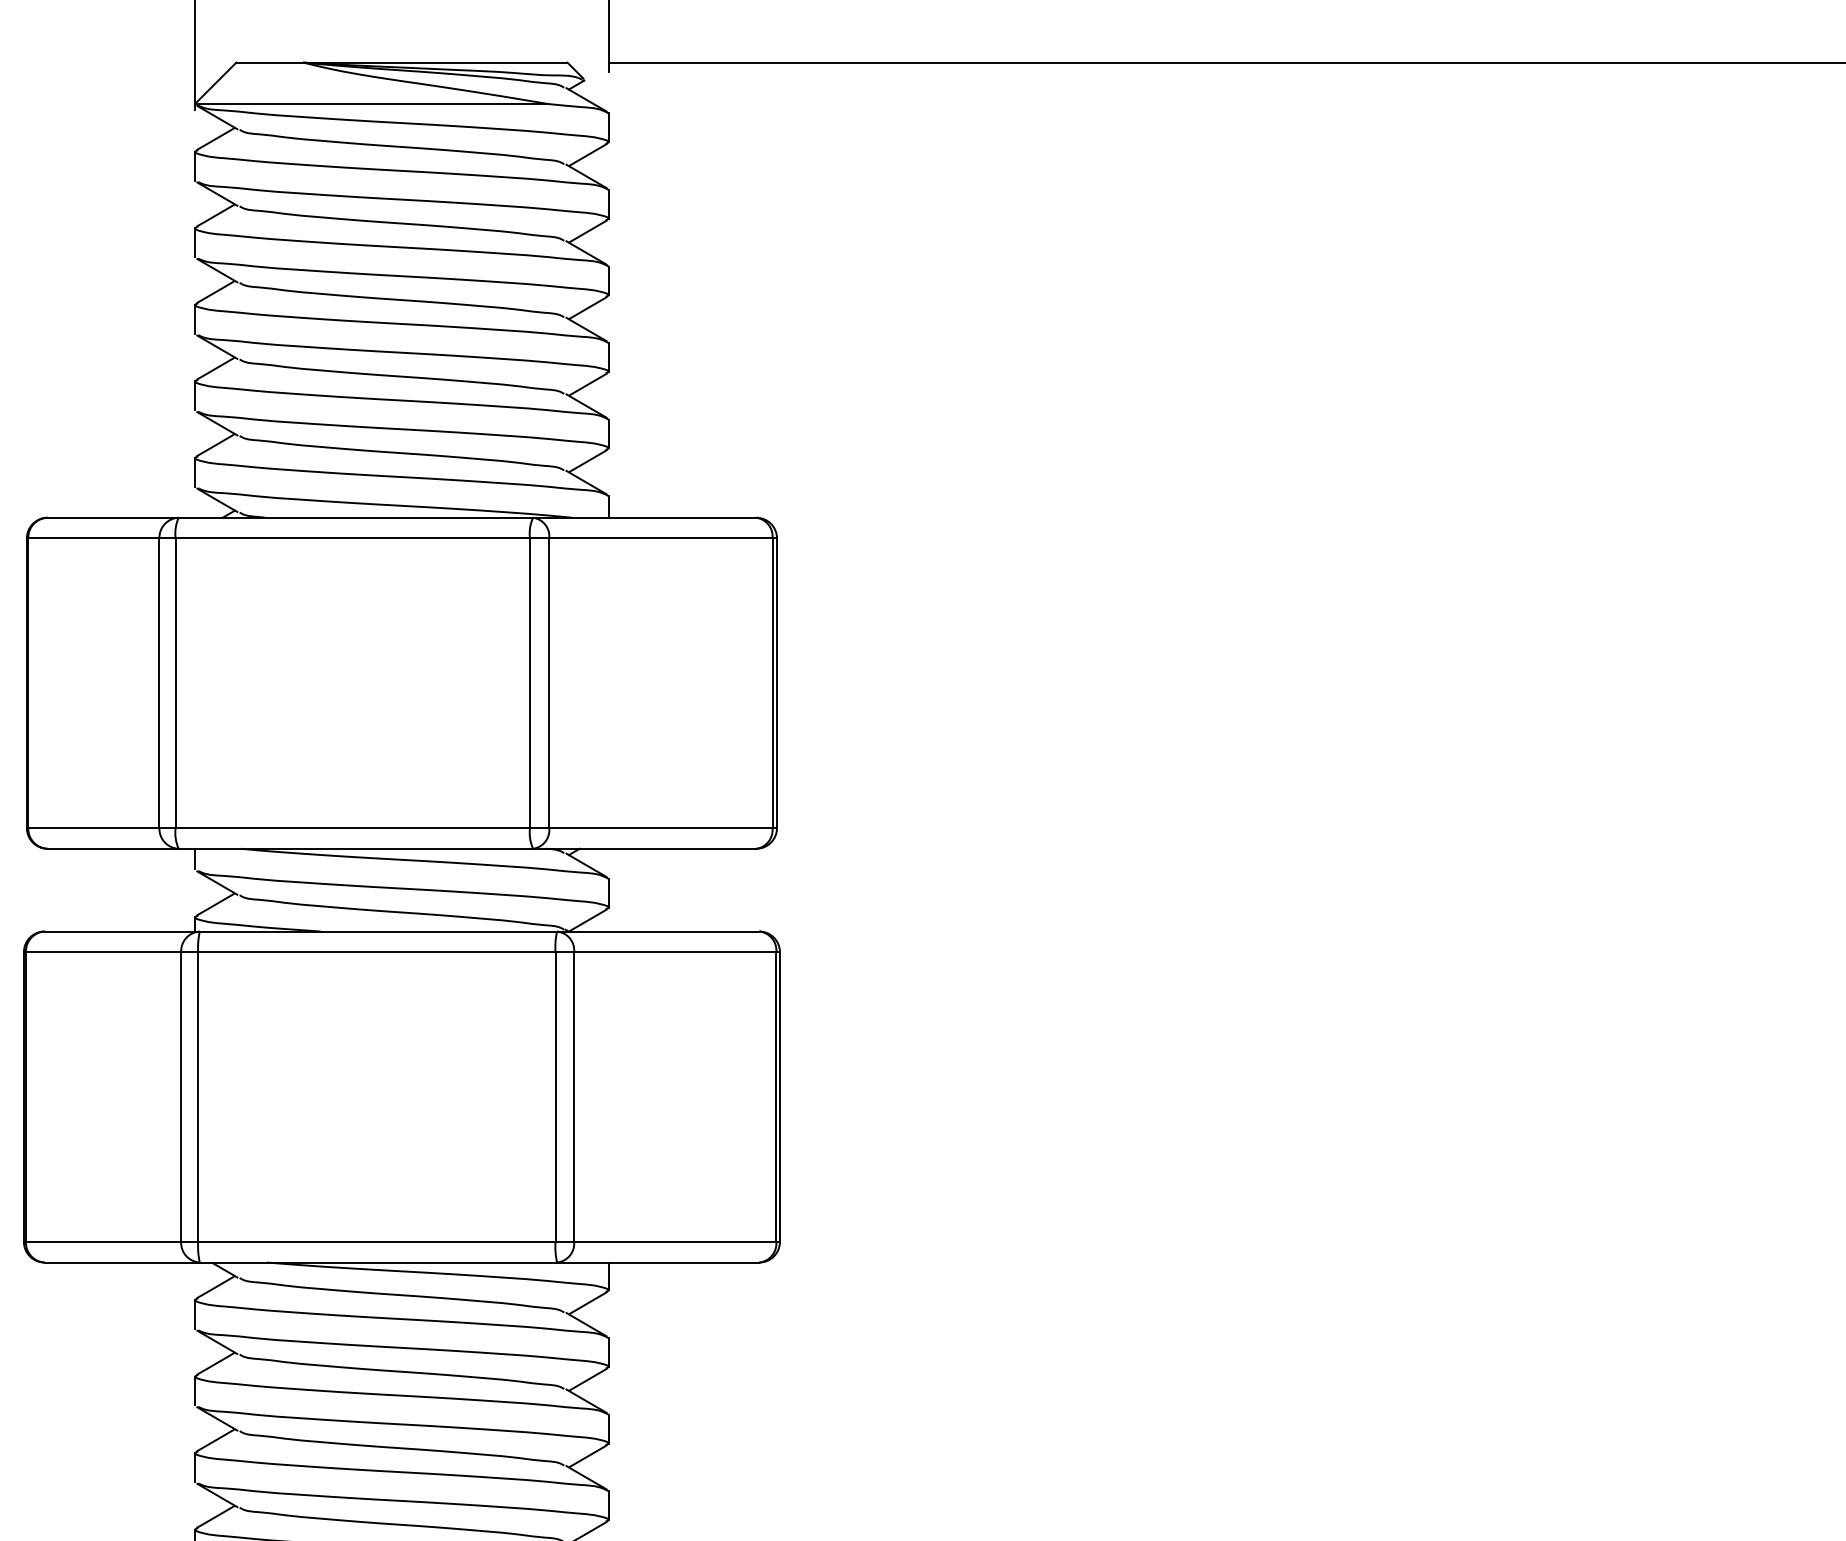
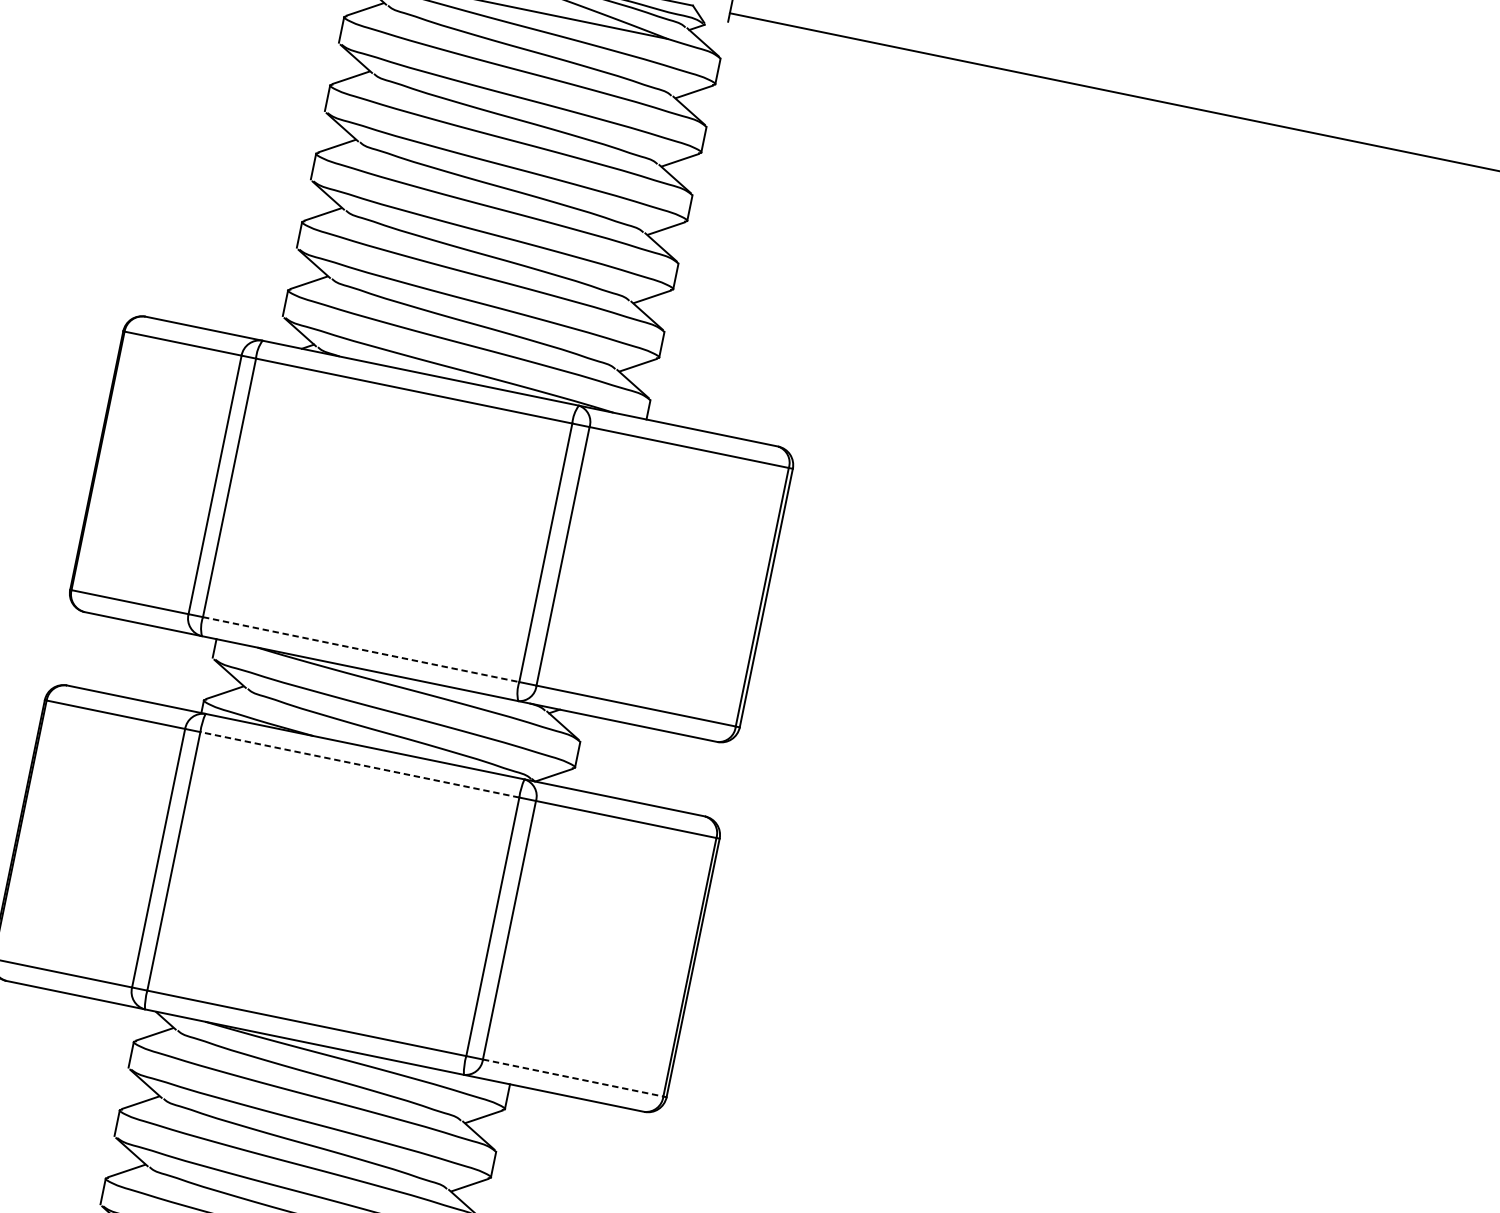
line: (353, 828) -> (361, 650), solid -> dashed
line: (376, 952) -> (359, 765), solid -> dashed
line: (675, 1241) -> (573, 1077), solid -> dashed

